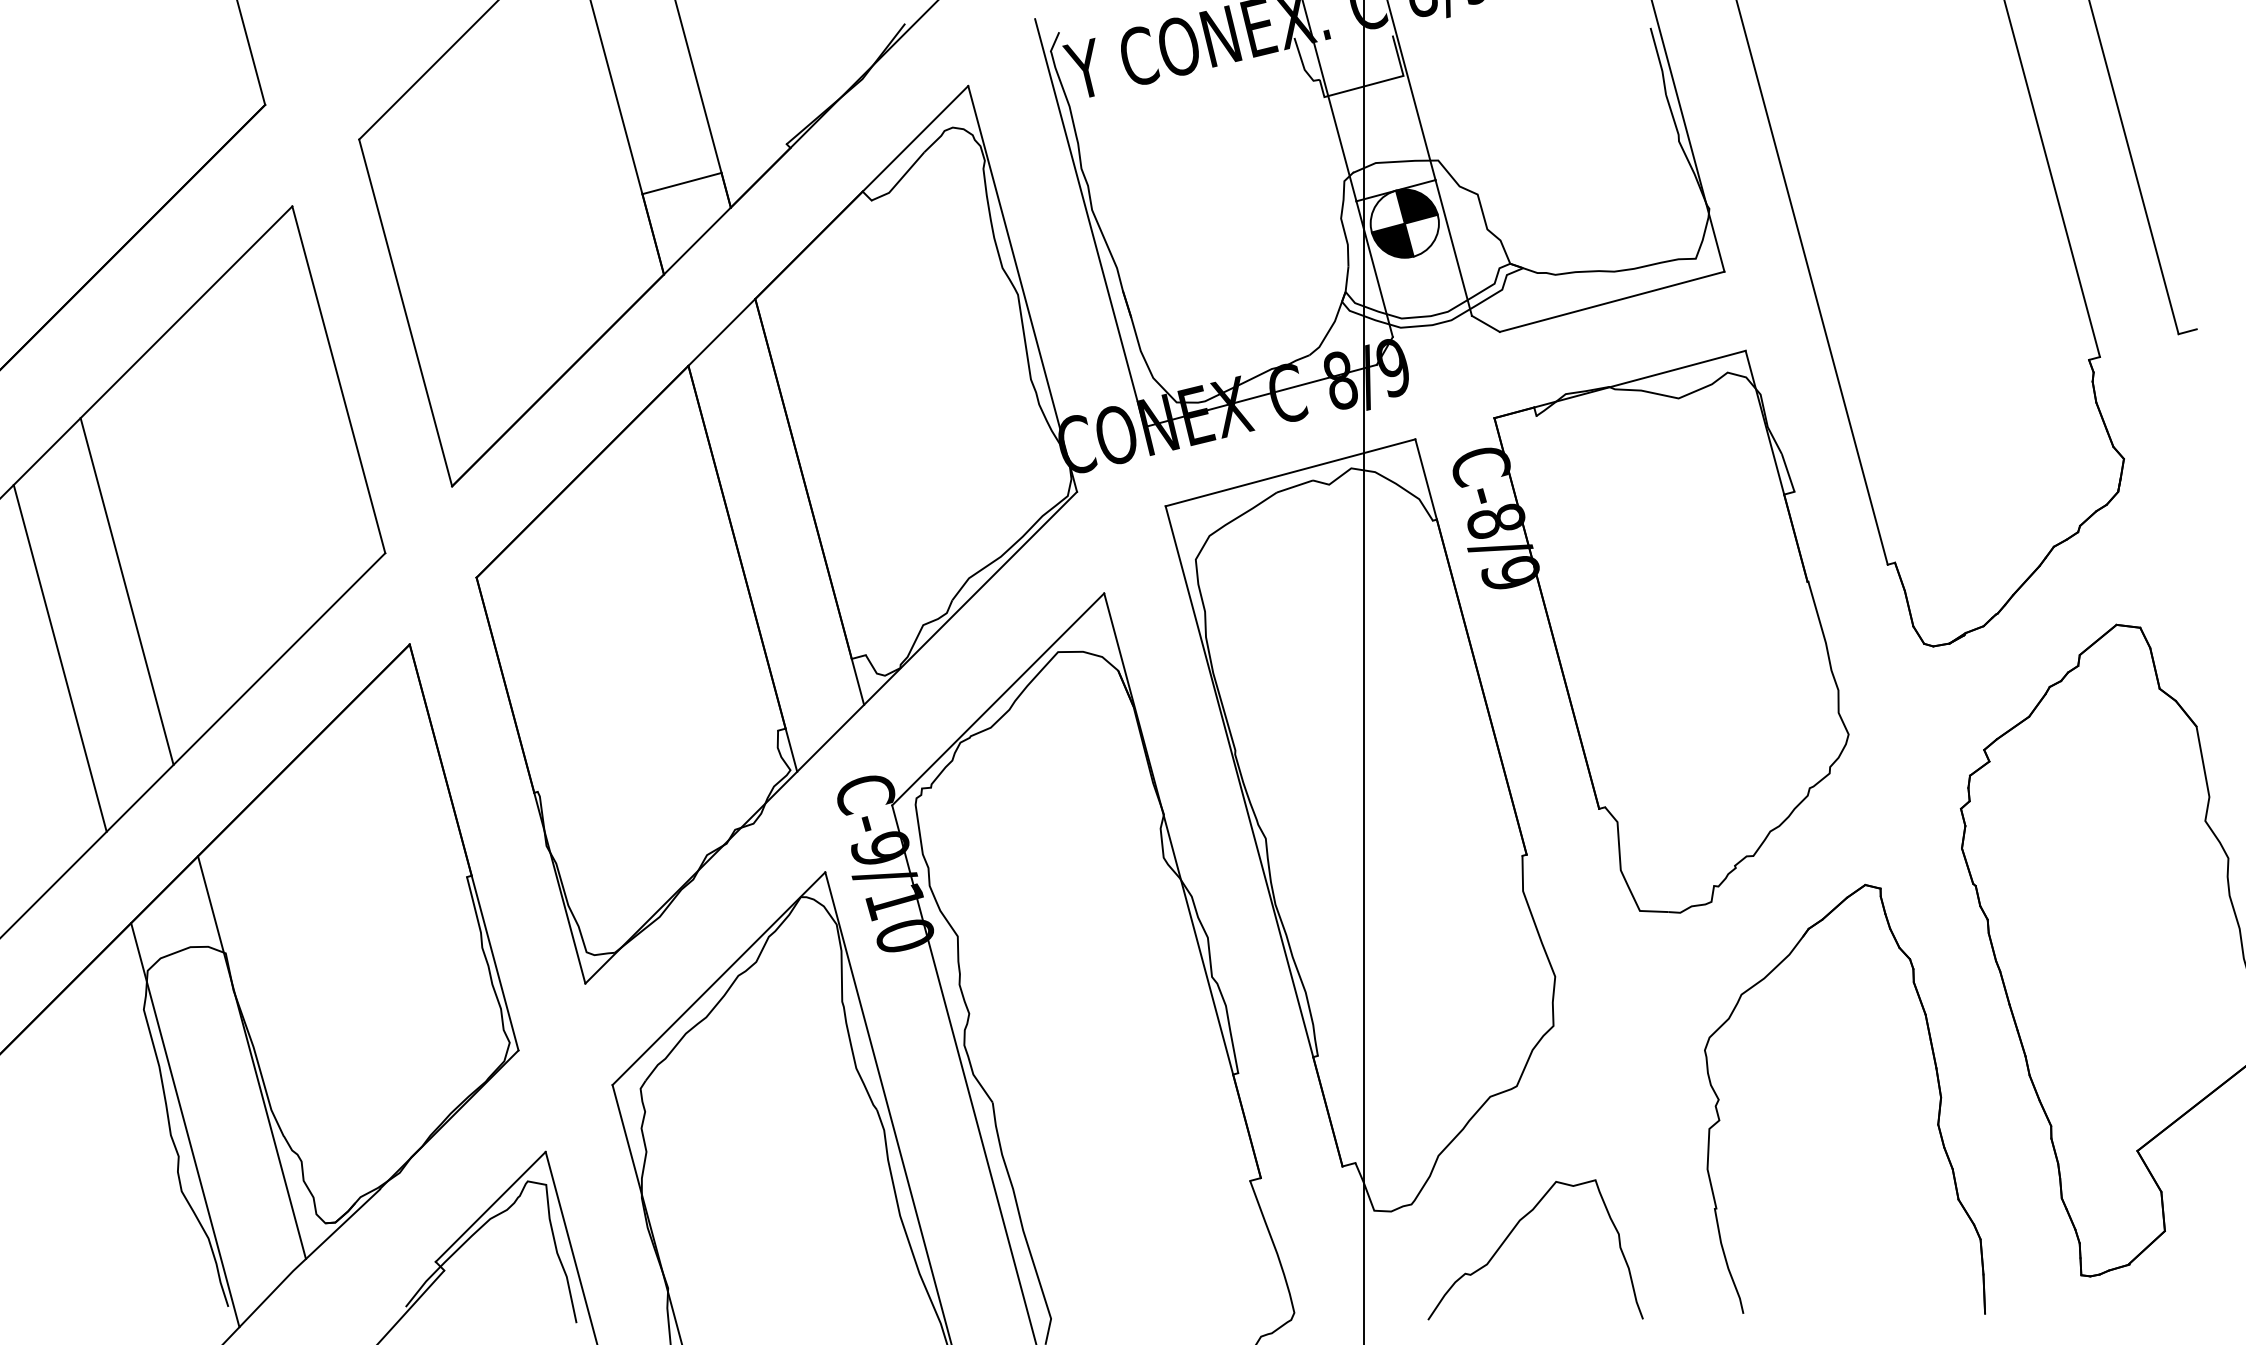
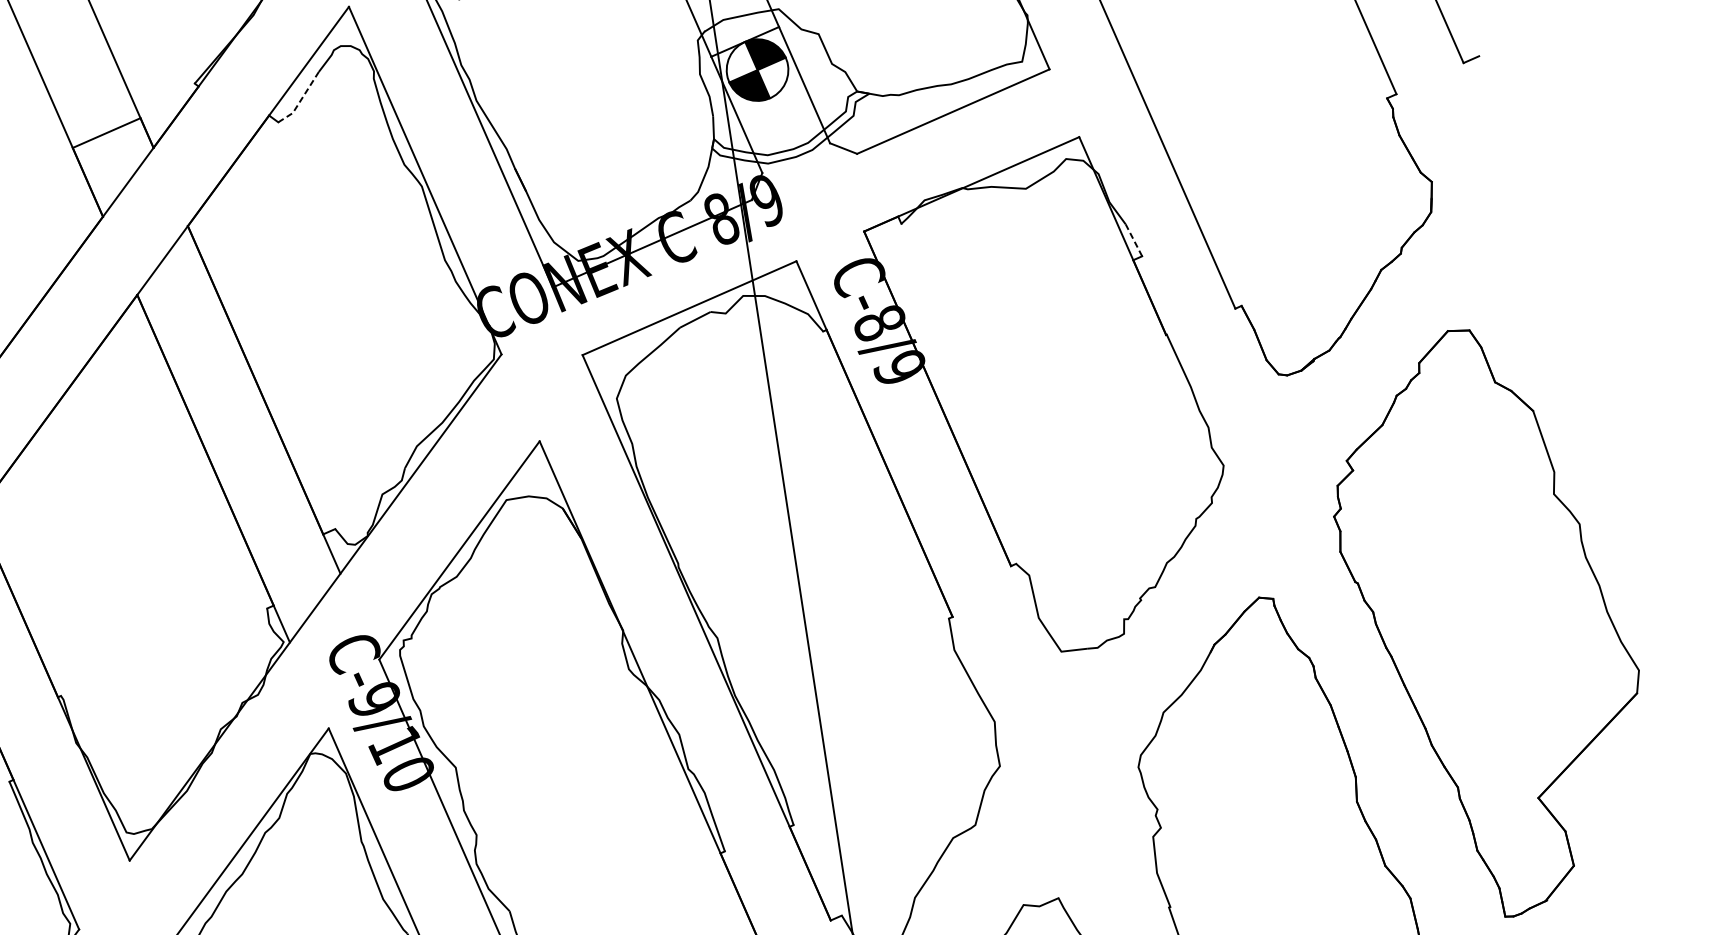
line: (900, 180) -> (301, 100), solid -> dashed
line: (1788, 472) -> (1134, 239), solid -> dashed

